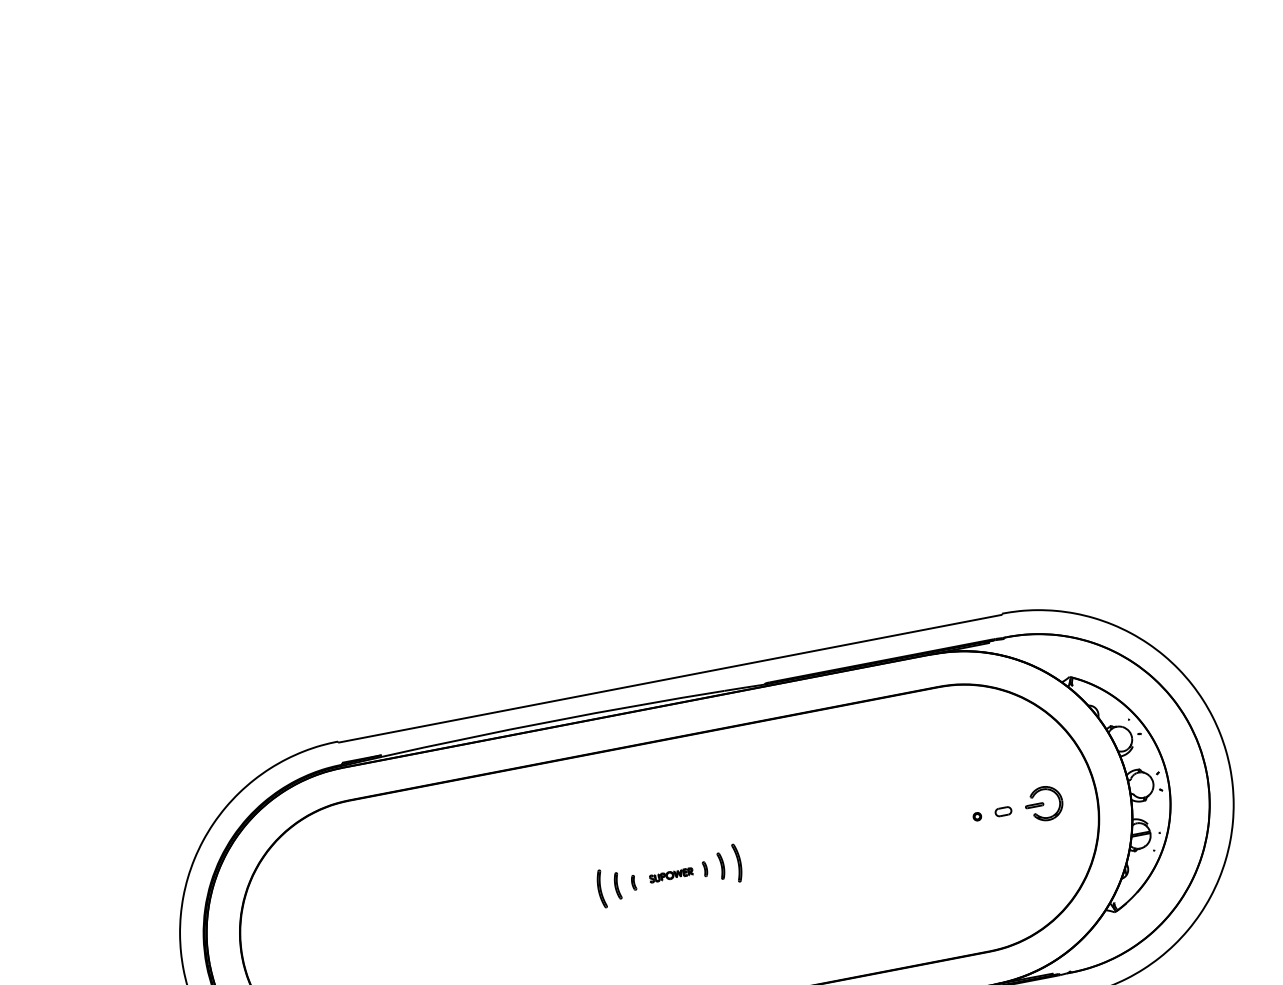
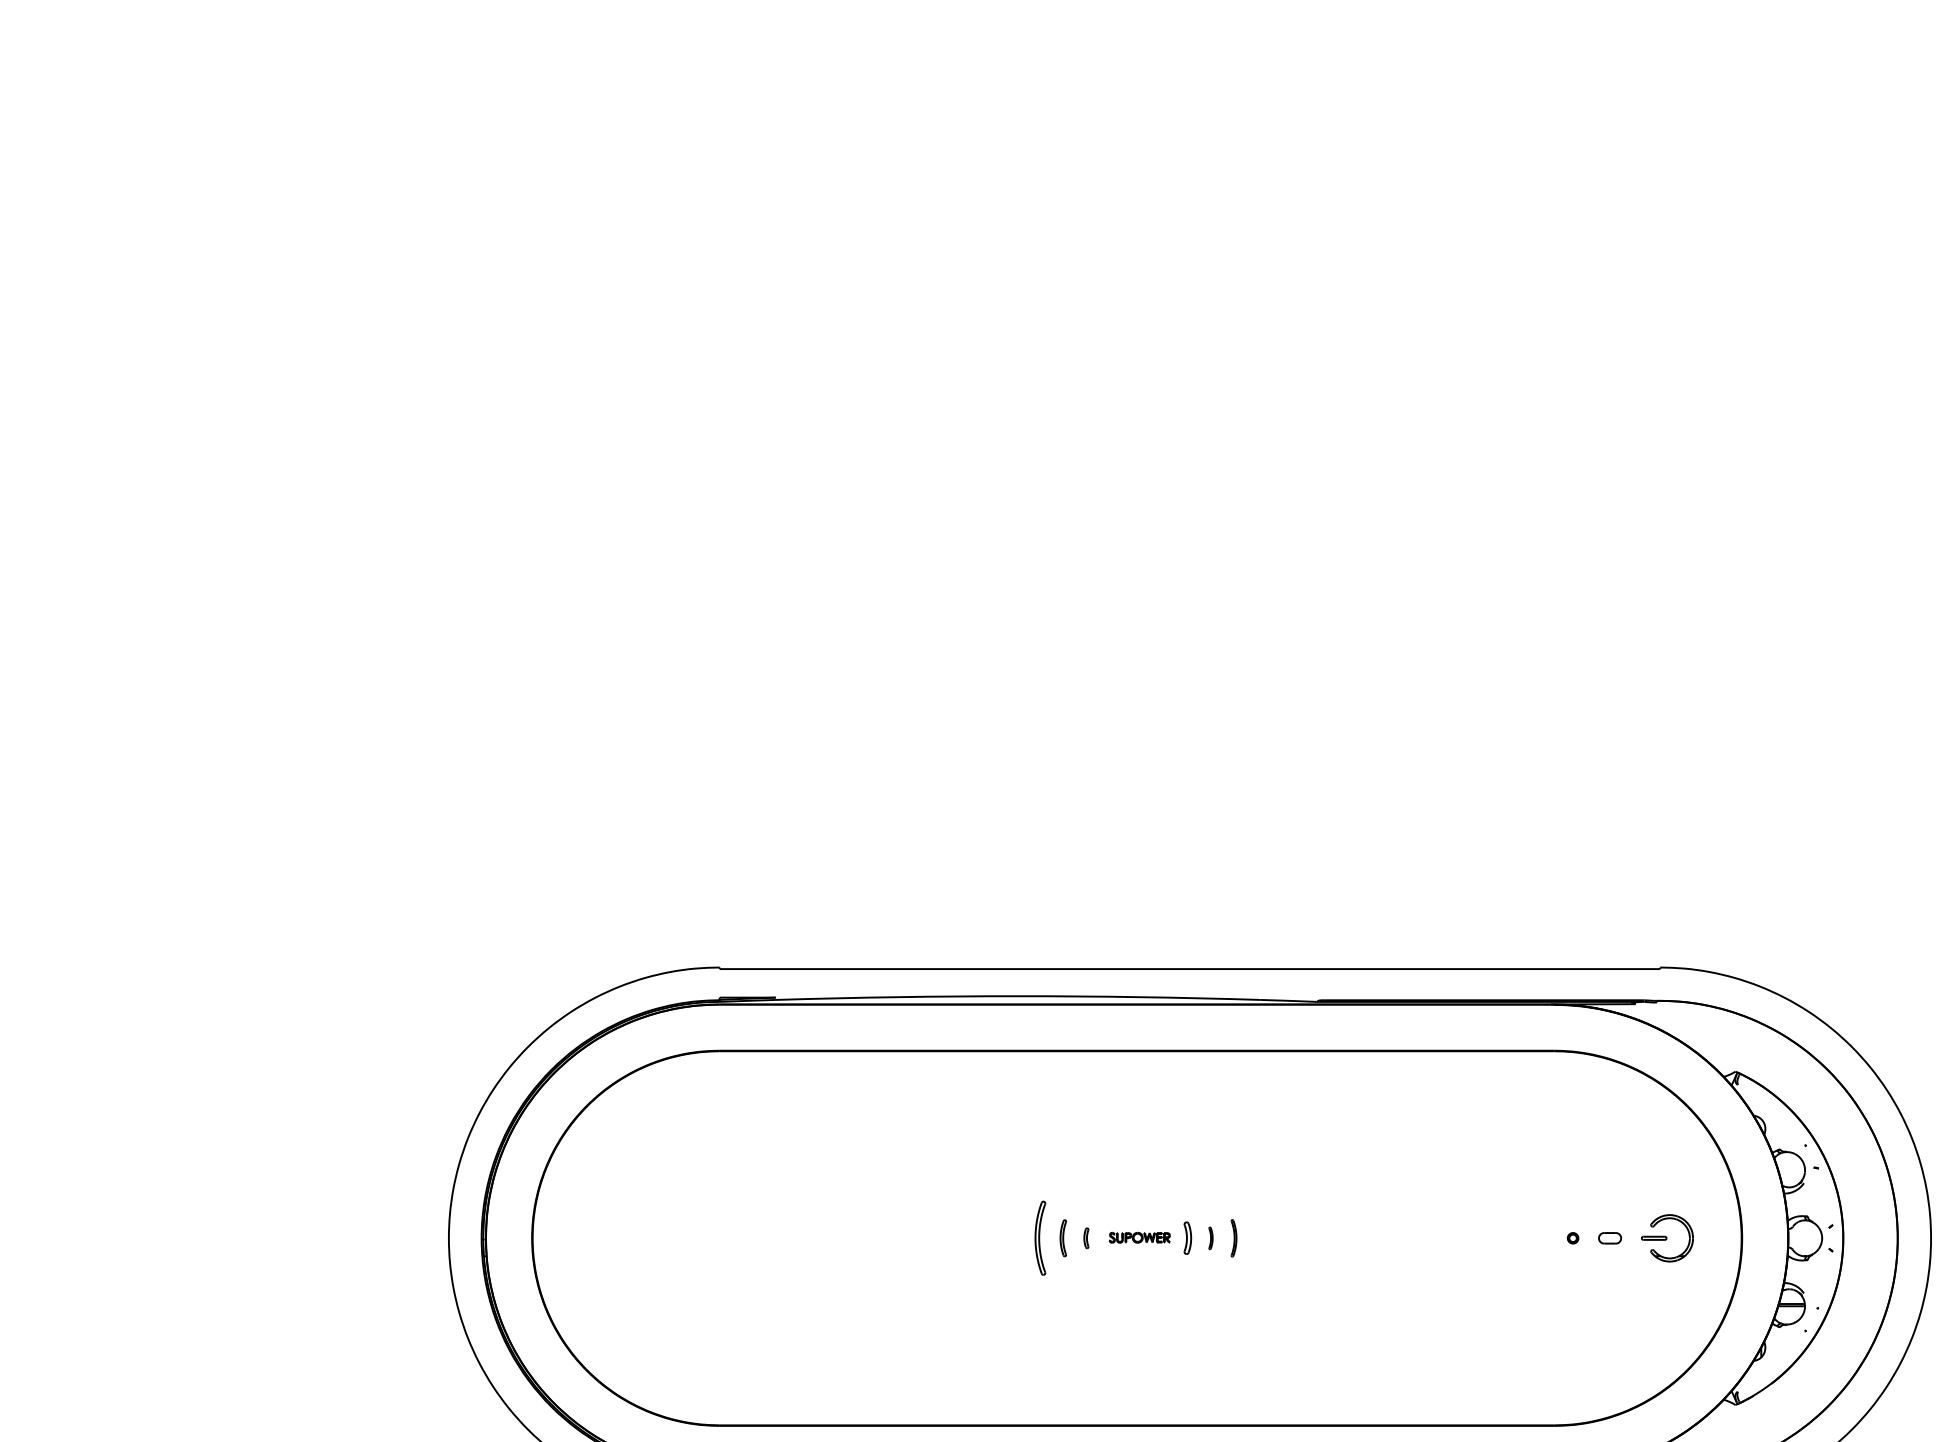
part: (737, 863) -> (1233, 1238), size x0.7
part: (721, 866) -> (1210, 1238), size x0.6
part: (705, 869) -> (1187, 1238), size x1.6
part: (600, 889) -> (1039, 1238), size x1.4

